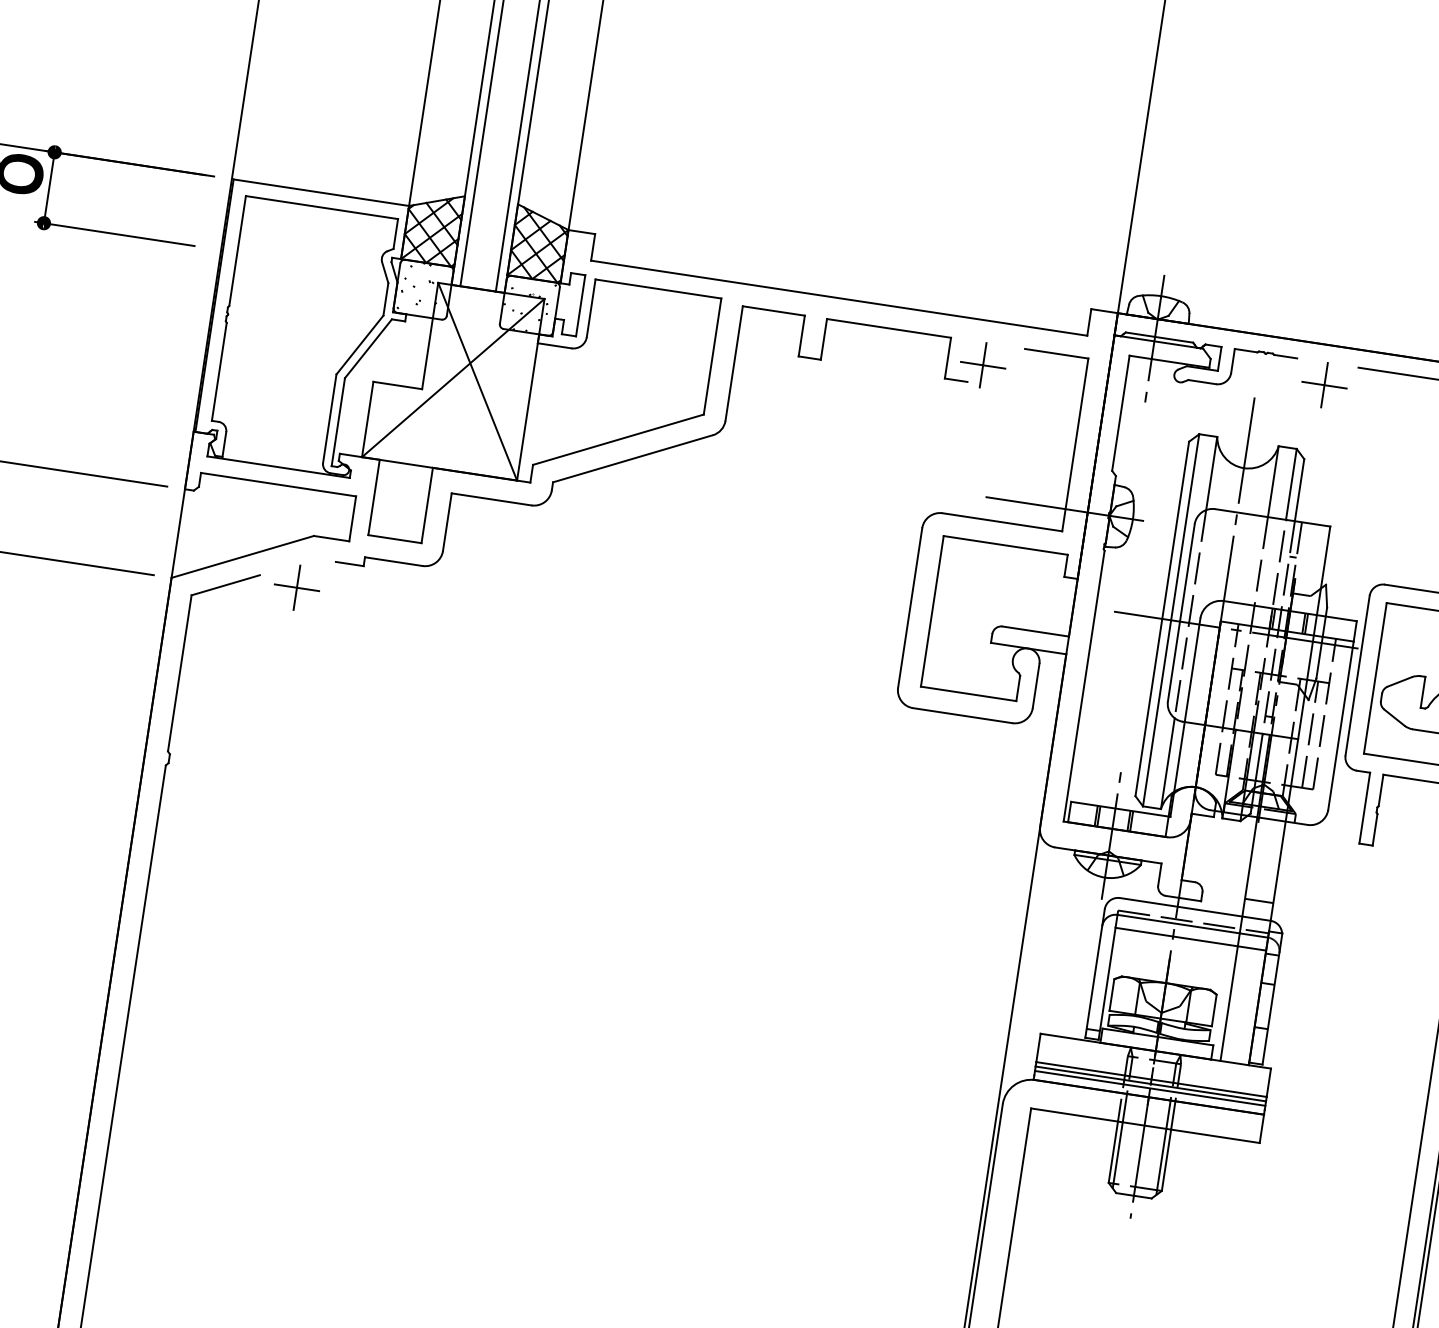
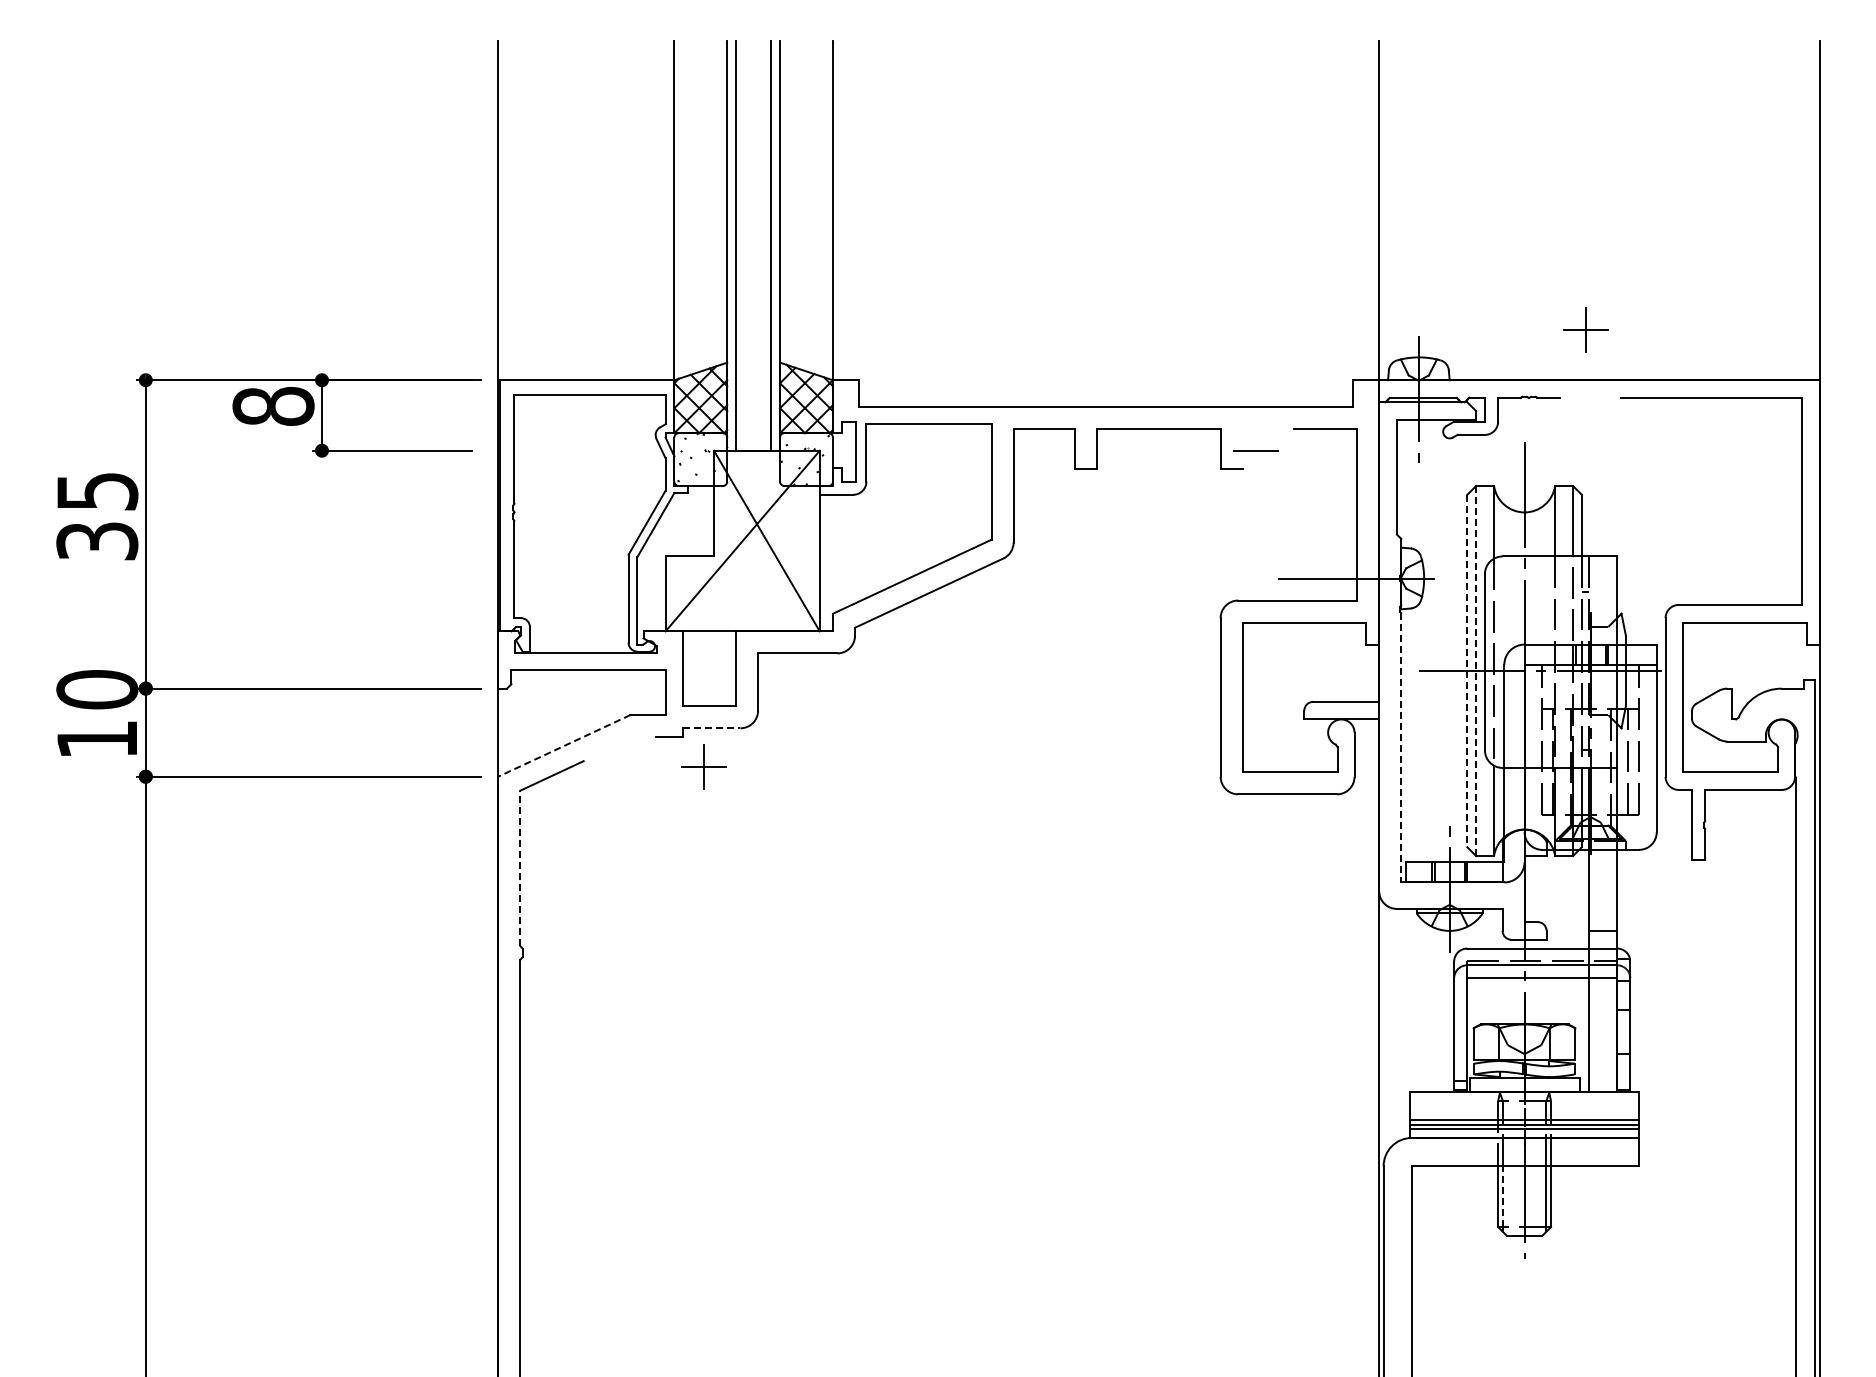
line: (982, 364) -> (1255, 450), removed
part: (1324, 384) -> (1585, 329), moved
line: (243, 556) -> (564, 745), solid -> dashed
line: (393, 561) -> (711, 728), solid -> dashed
part: (296, 587) -> (703, 766), moved
line: (1162, 619) -> (1467, 671), solid -> dashed
line: (1171, 619) -> (1476, 670), solid -> dashed
line: (180, 673) -> (520, 868), solid -> dashed
line: (1084, 685) -> (1401, 747), solid -> dashed
line: (1117, 1152) -> (1502, 1196), solid -> dashed

